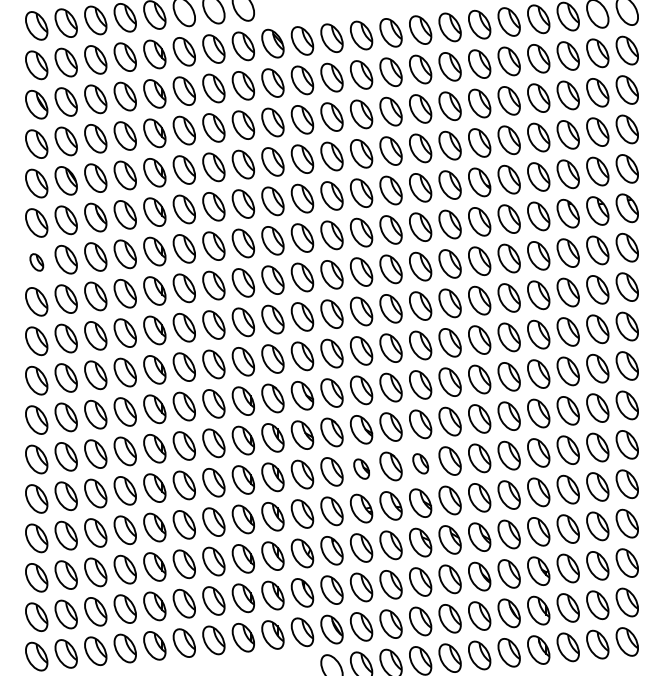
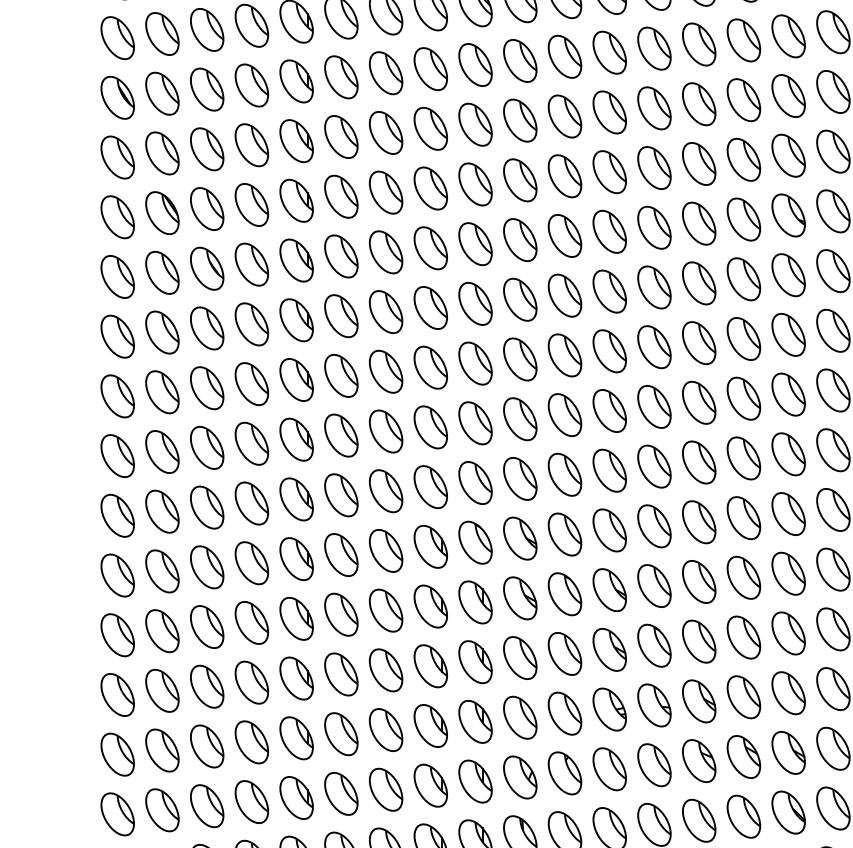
part: (36, 262) -> (117, 336), size x1.67
part: (420, 463) -> (699, 641), size x1.43
part: (361, 468) -> (609, 648), size x1.43

